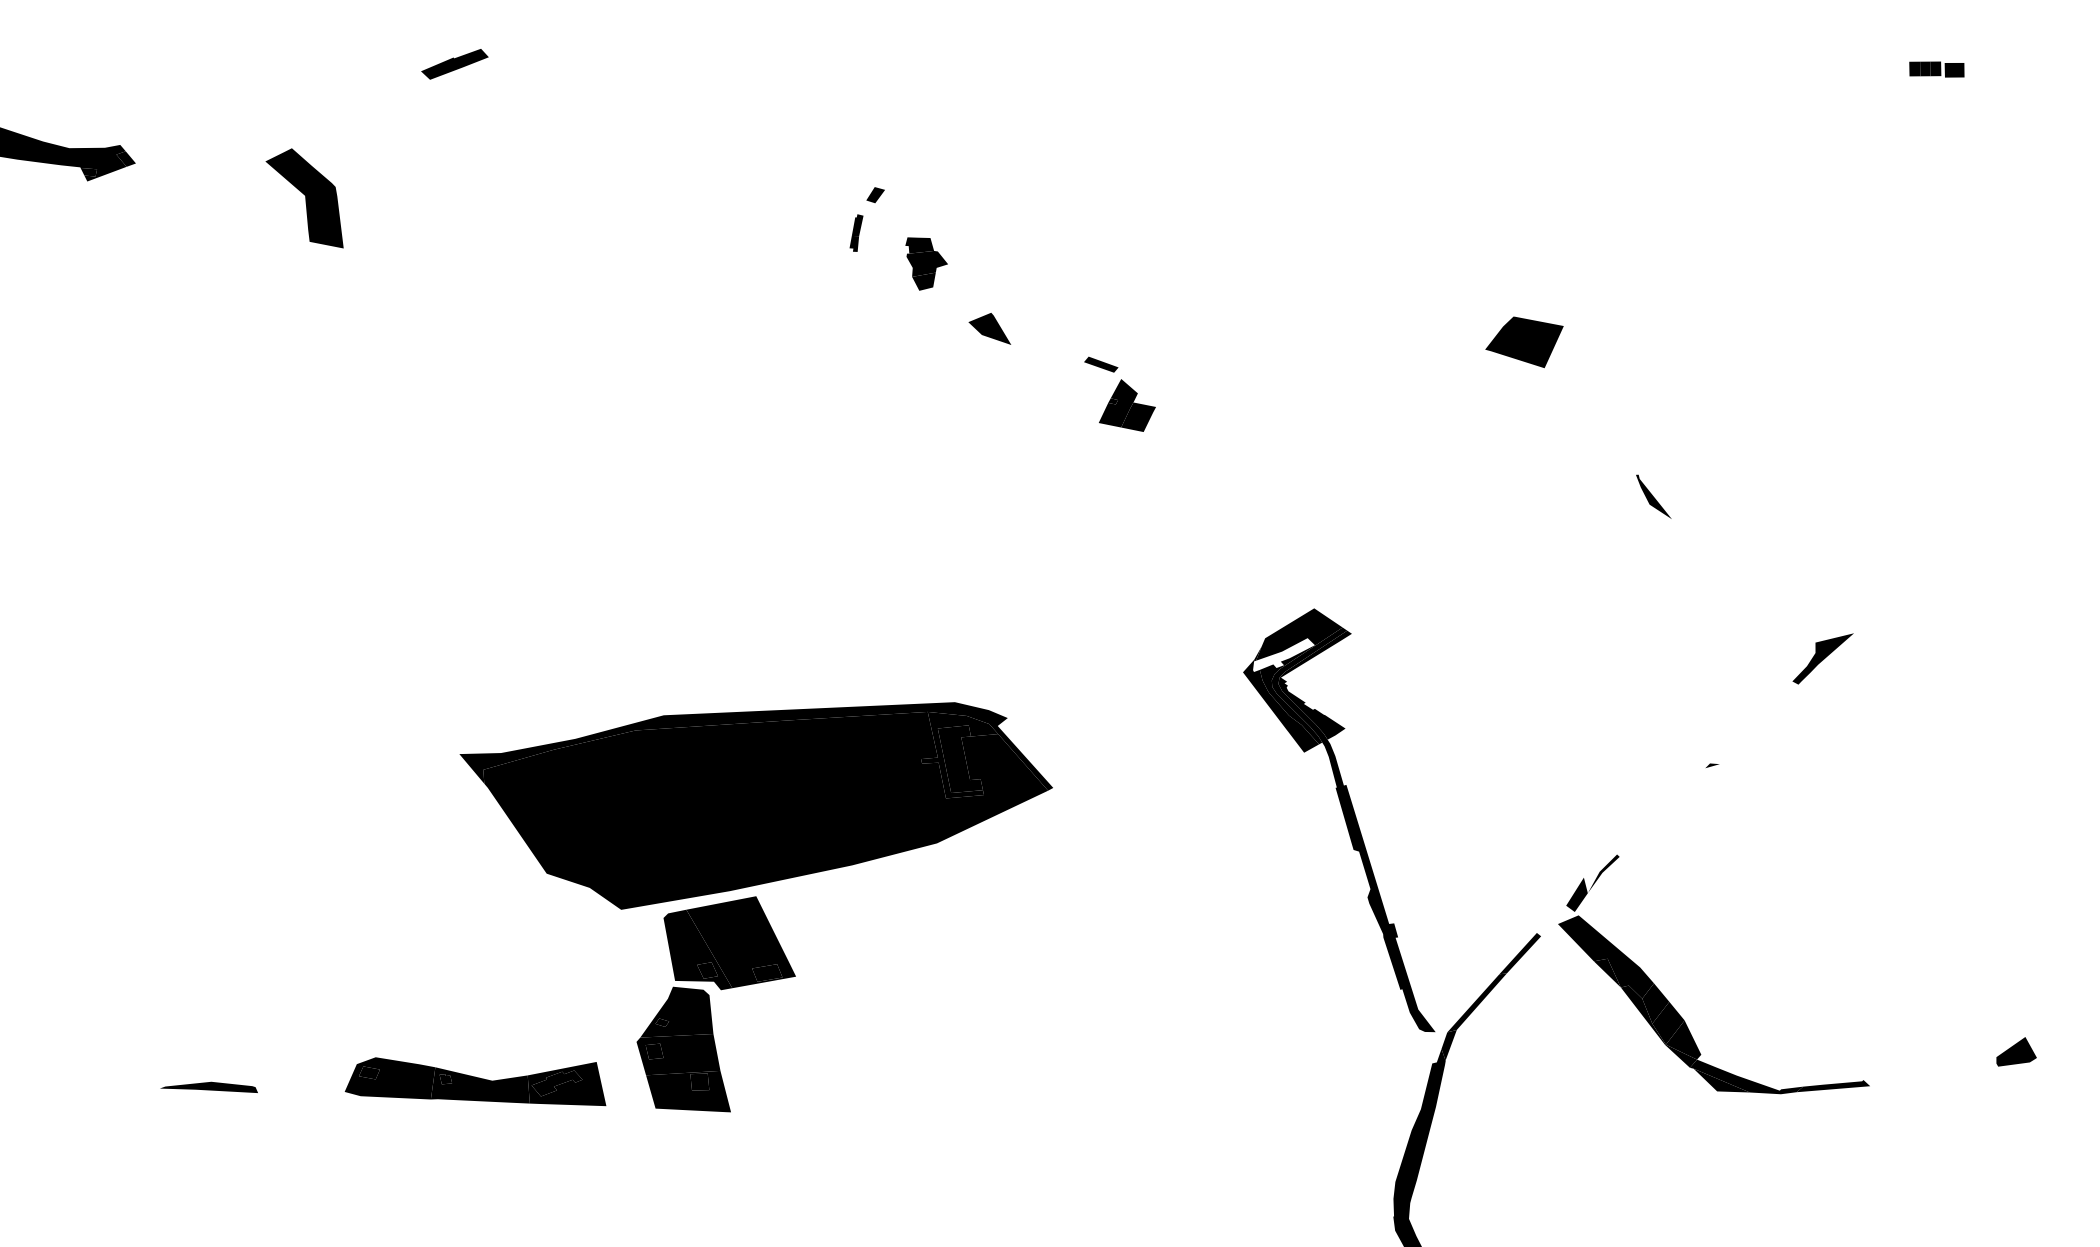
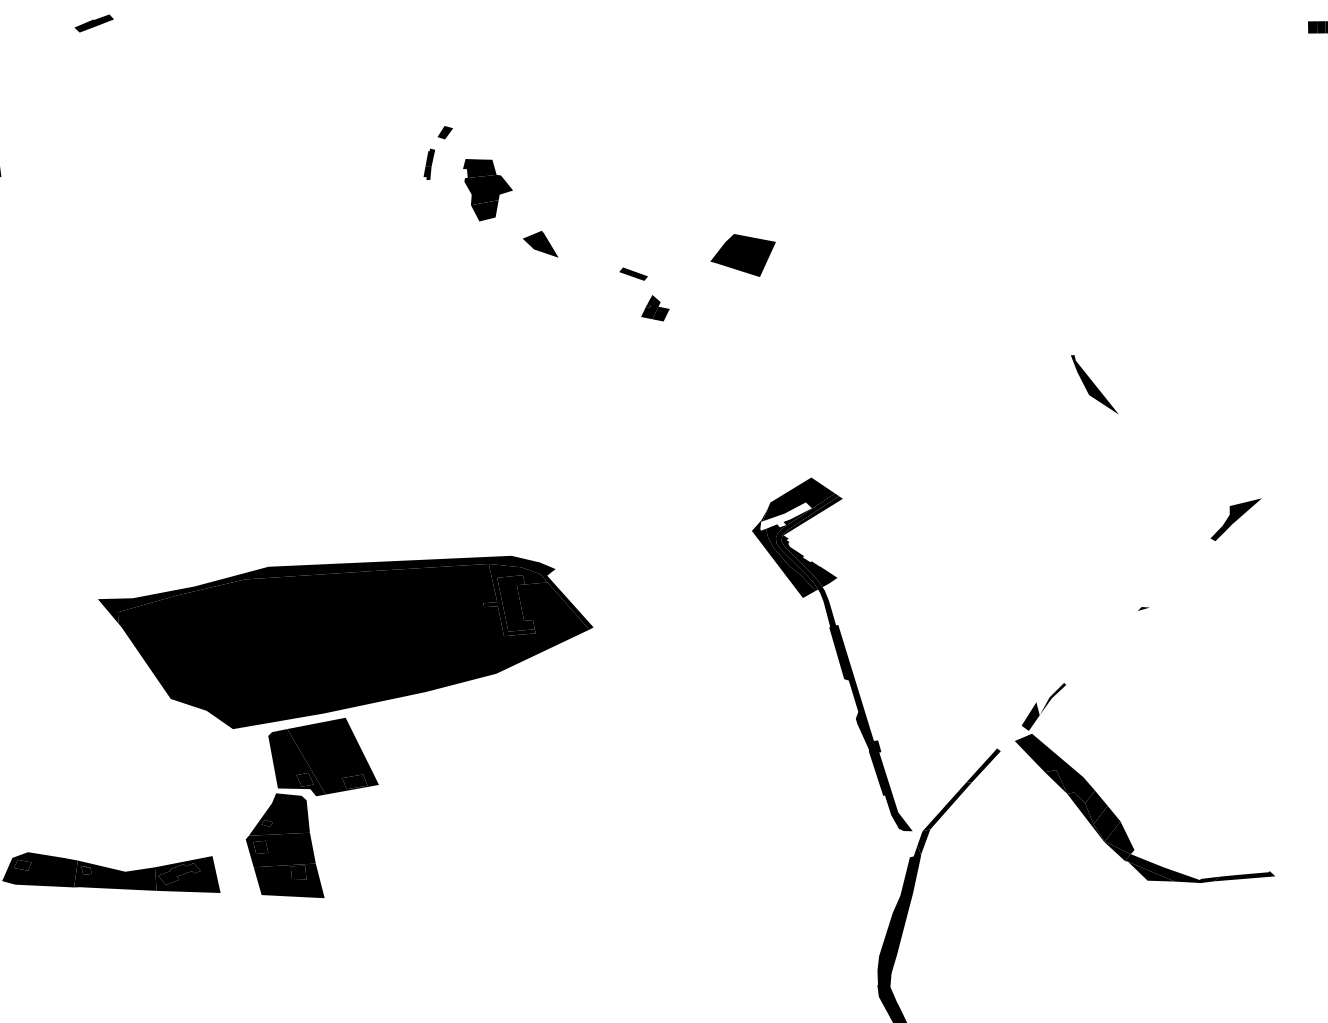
part: (454, 64) -> (93, 23), size x0.7
part: (926, 263) -> (487, 189), size x1.4
part: (1524, 342) -> (743, 255), moved
part: (1127, 405) -> (655, 308), size x0.6
part: (1653, 496) -> (1094, 384), size x1.6

